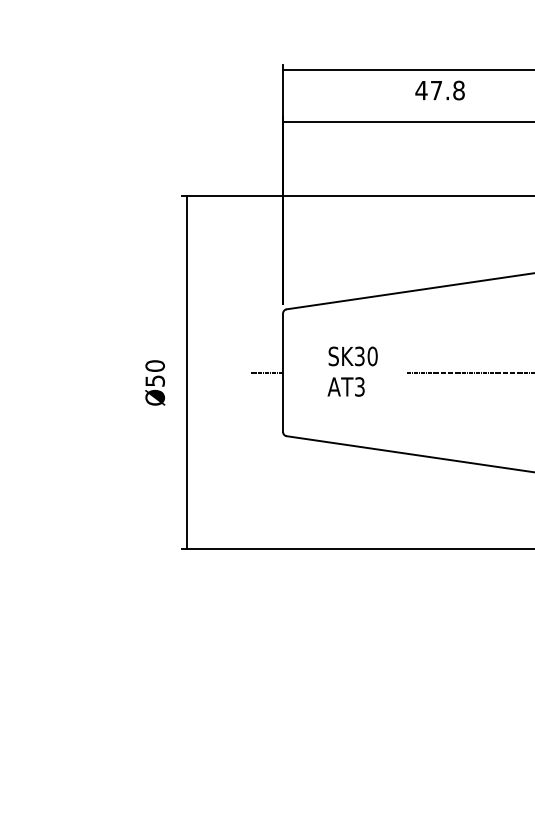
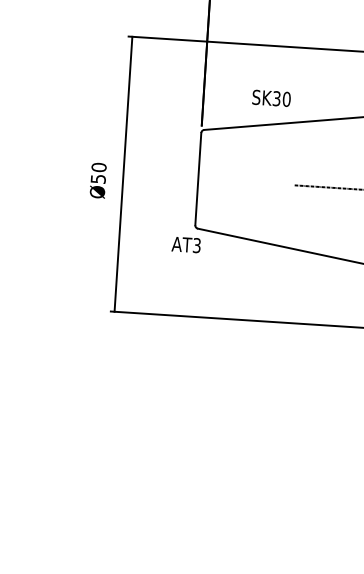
text: (352, 356) -> (271, 98), moved
line: (266, 372) -> (185, 178), removed
text: (345, 386) -> (185, 244), moved

